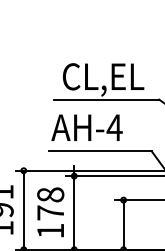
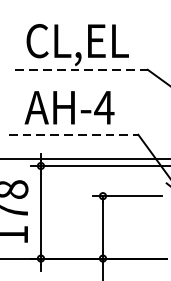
line: (106, 99) -> (81, 69), solid -> dashed
text: (86, 127) -> (68, 107), moved
line: (100, 151) -> (73, 135), solid -> dashed

